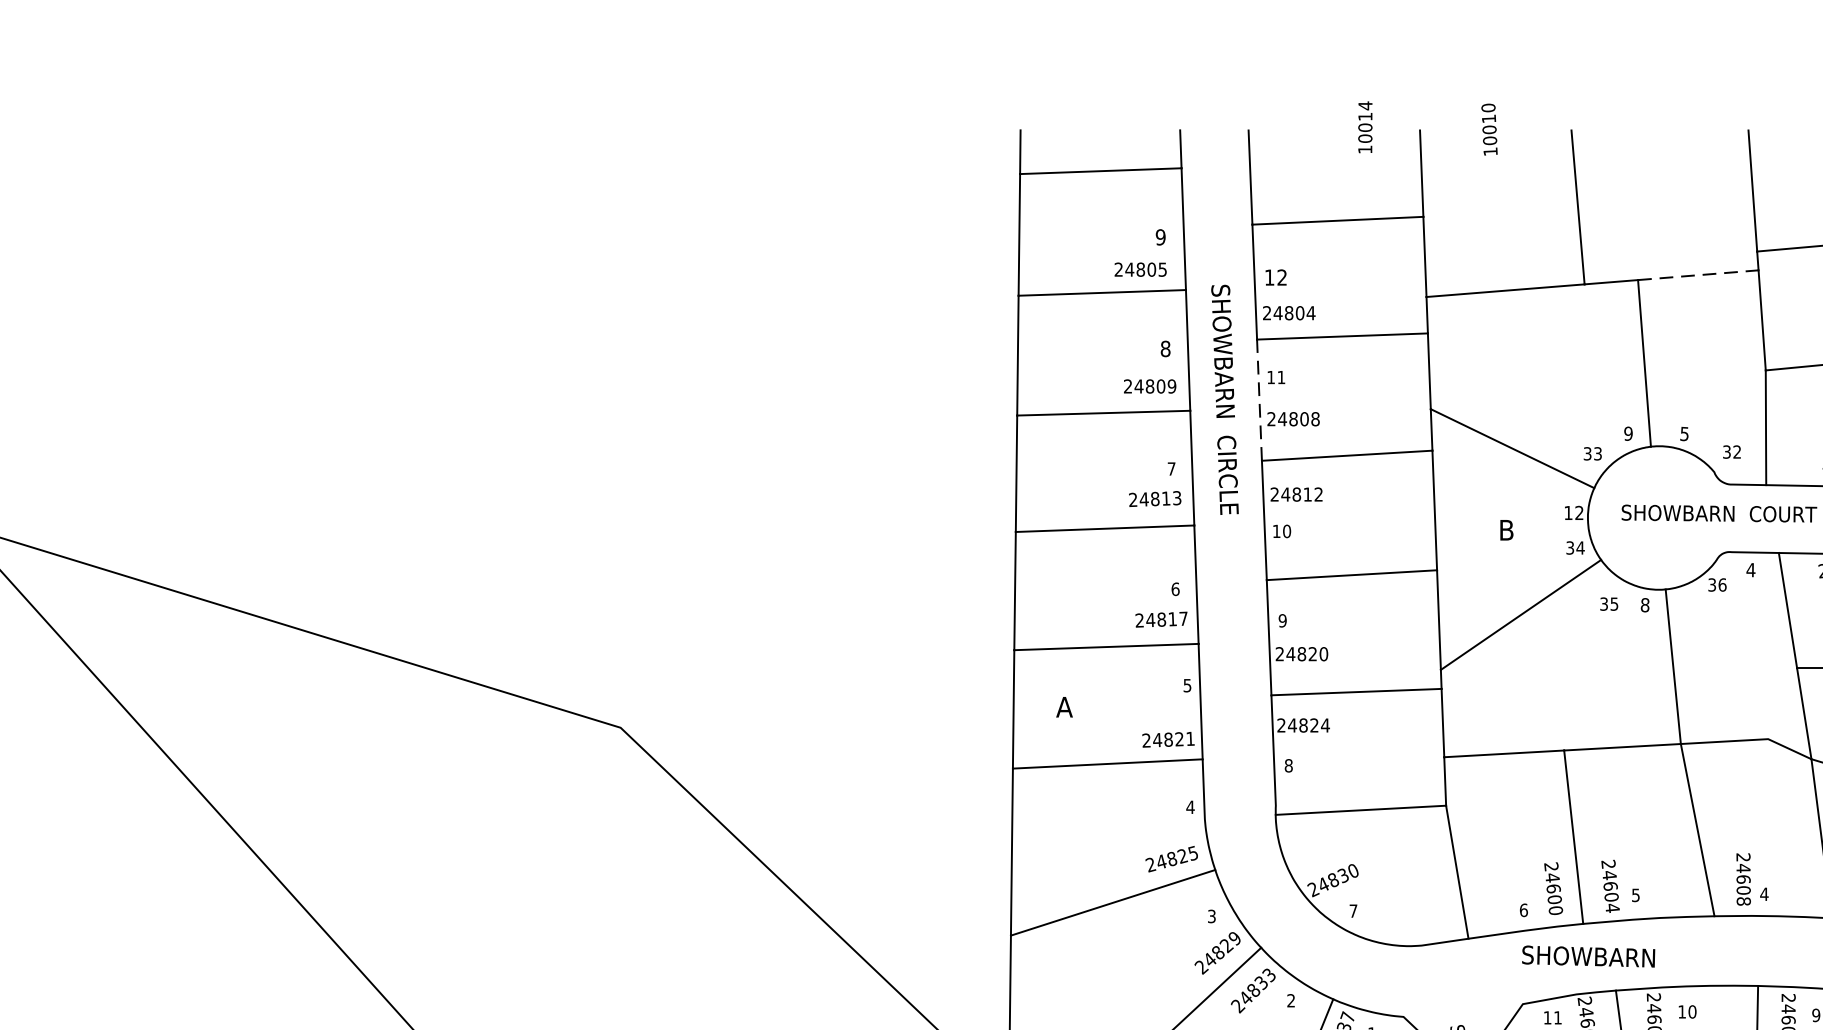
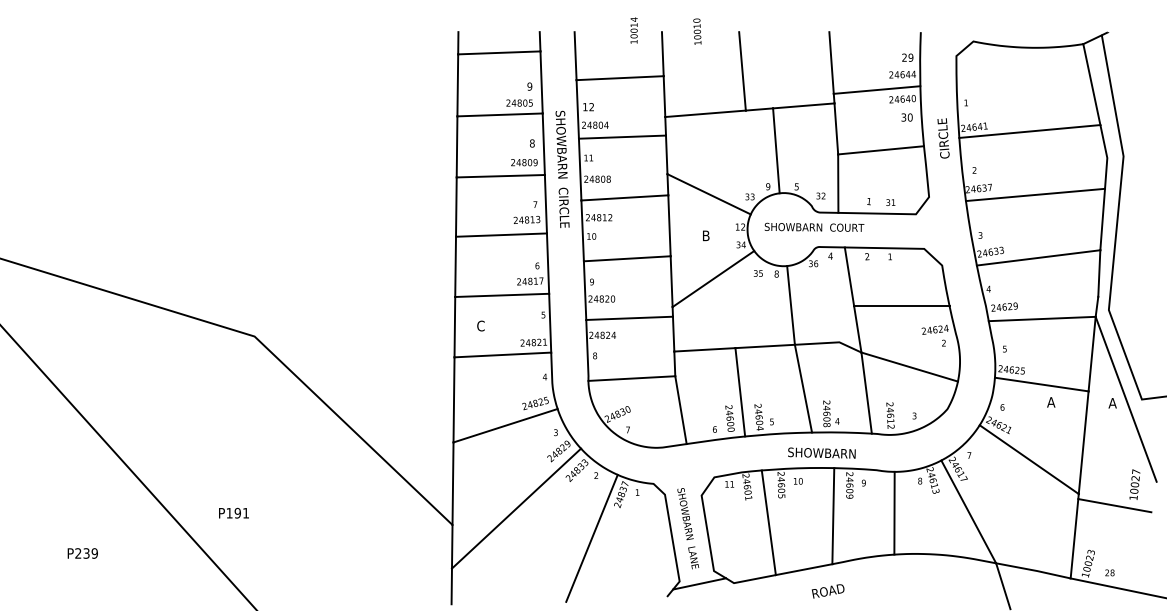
line: (1697, 274) -> (803, 105), dashed -> solid
line: (1260, 399) -> (580, 169), dashed -> solid
text: (1063, 706) -> (480, 325), A -> C
text: (1587, 955) -> (821, 452), moved

